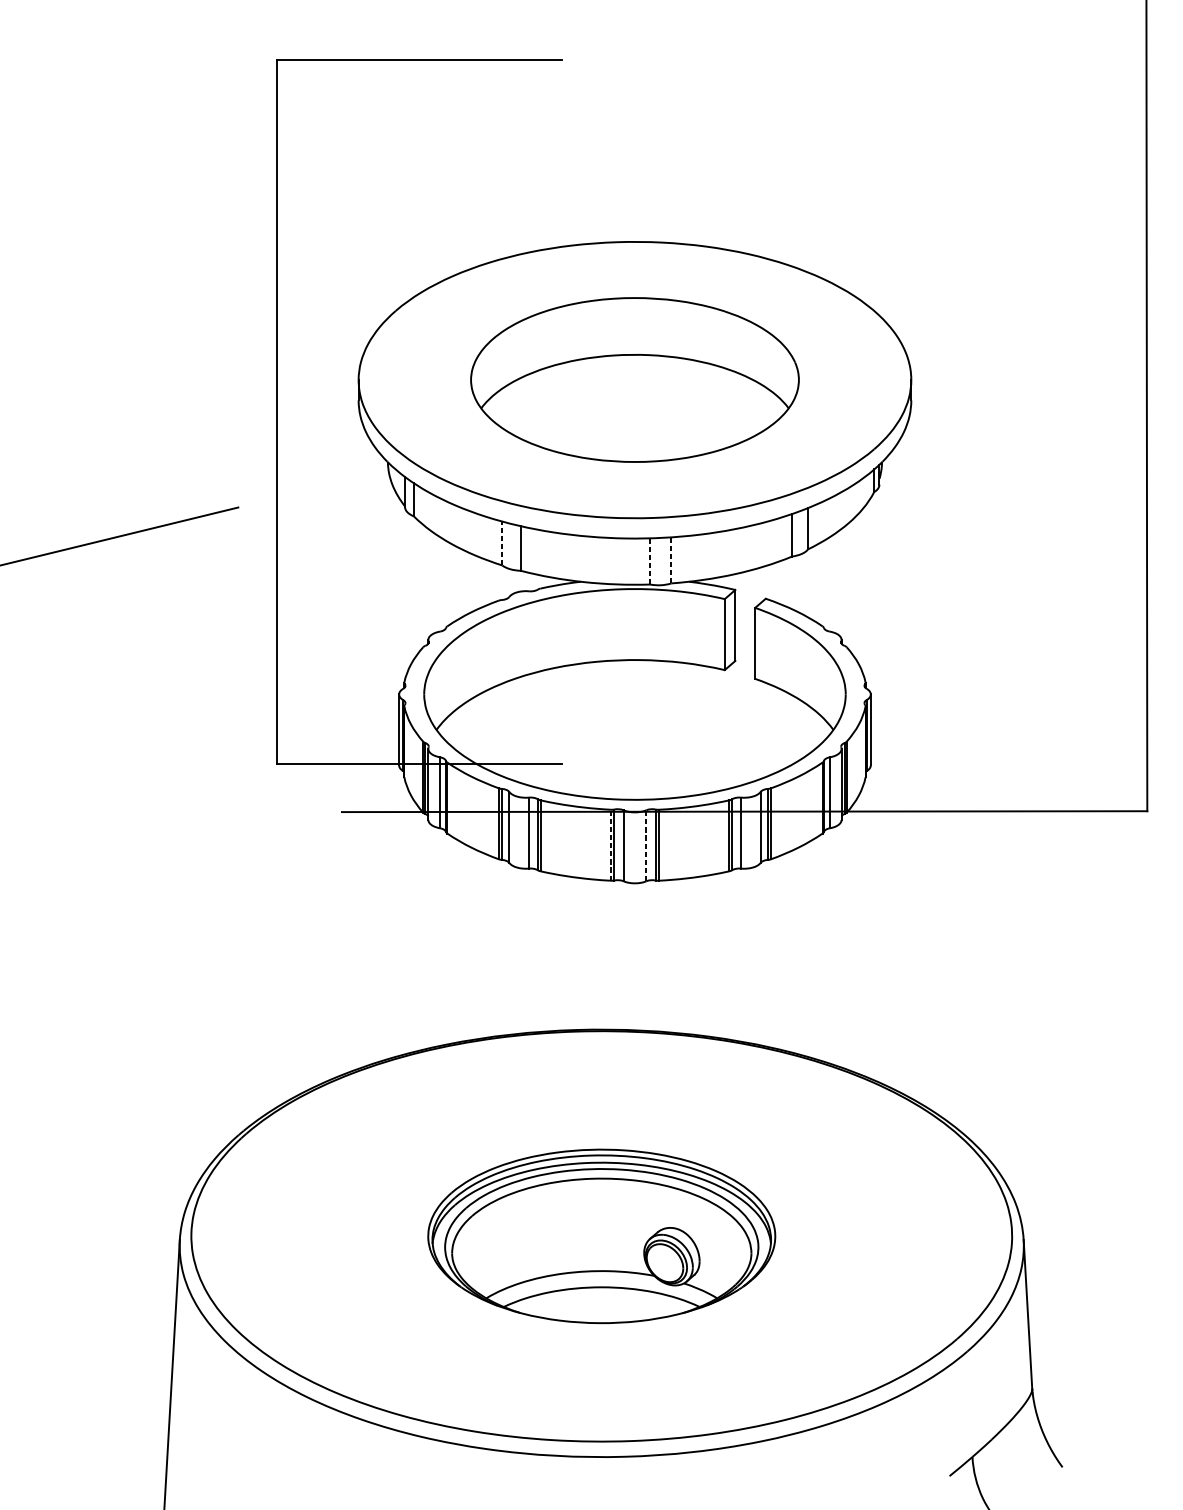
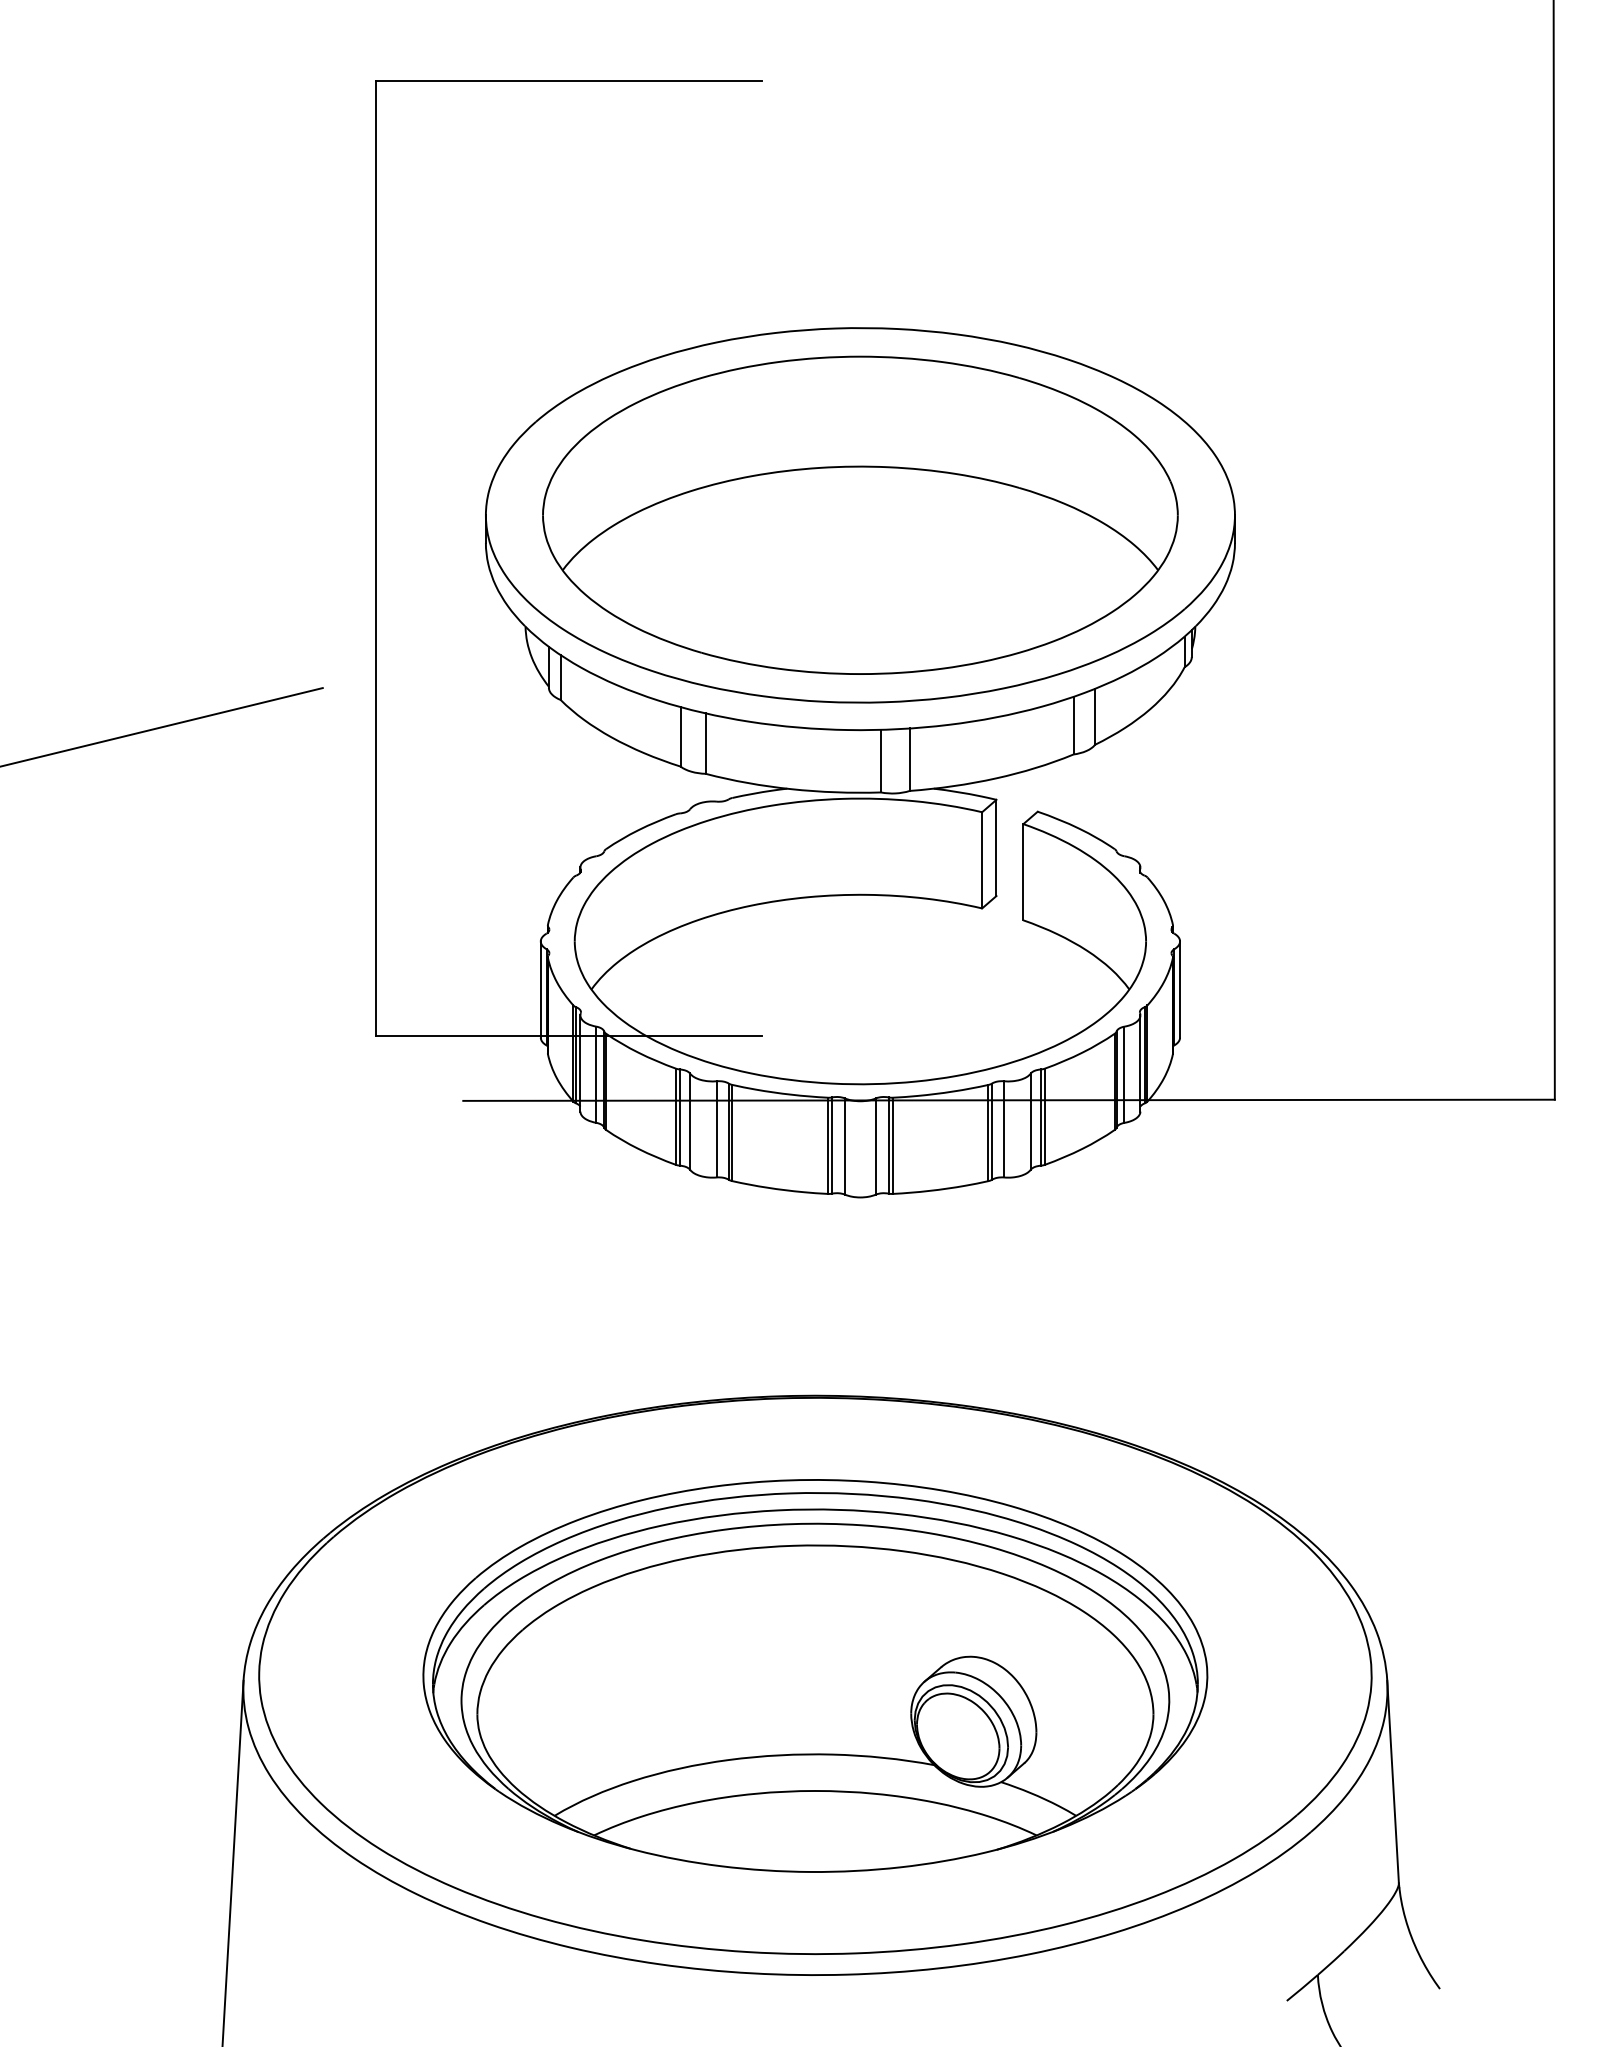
part: (635, 379) -> (860, 514), size x1.43
line: (502, 543) -> (680, 736), dashed -> solid
line: (650, 560) -> (881, 760), dashed -> solid
line: (671, 560) -> (909, 759), dashed -> solid
line: (610, 845) -> (827, 1145), dashed -> solid
line: (646, 845) -> (875, 1145), dashed -> solid
part: (601, 1236) -> (815, 1675), size x1.67

